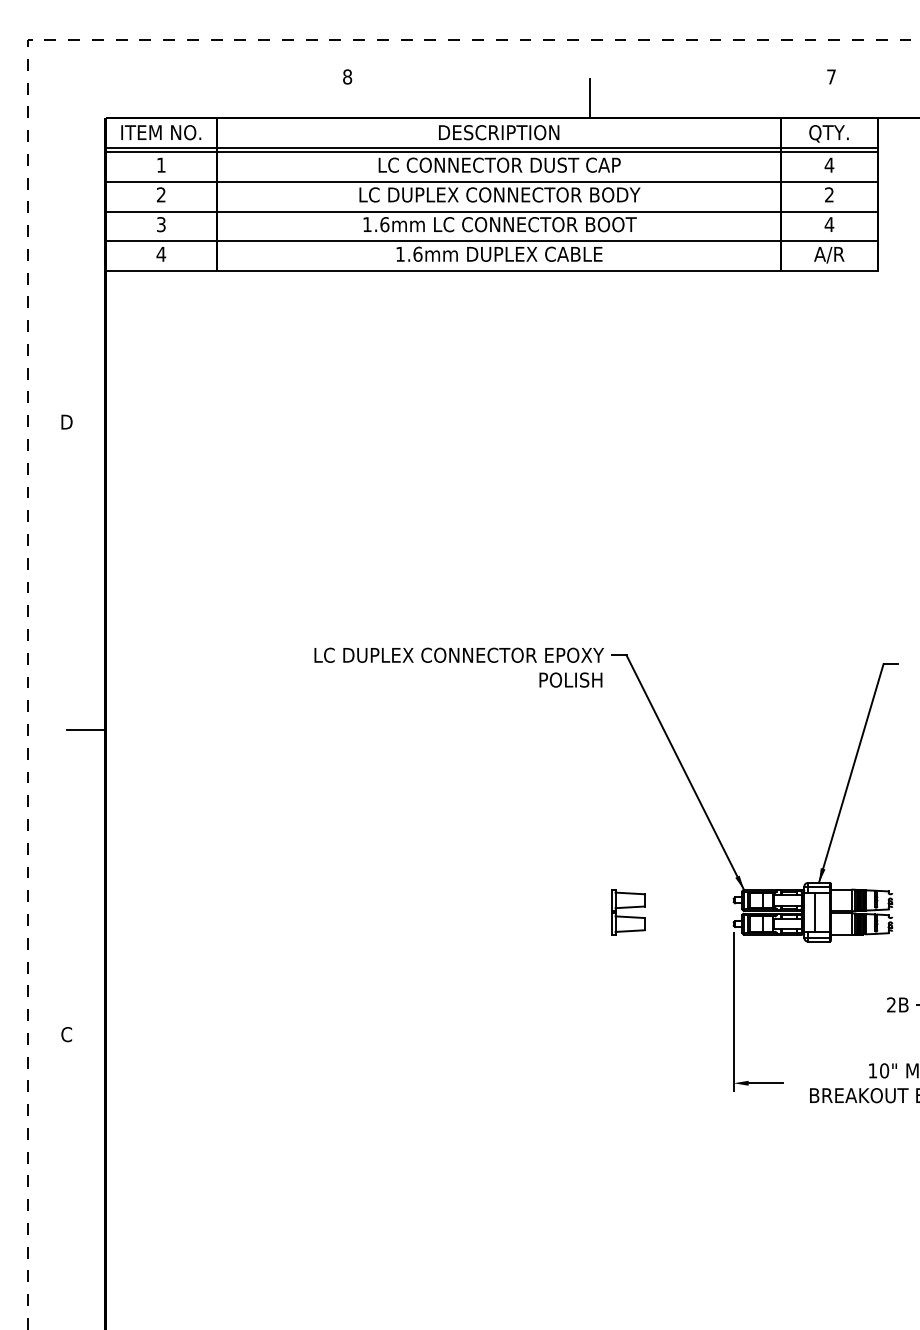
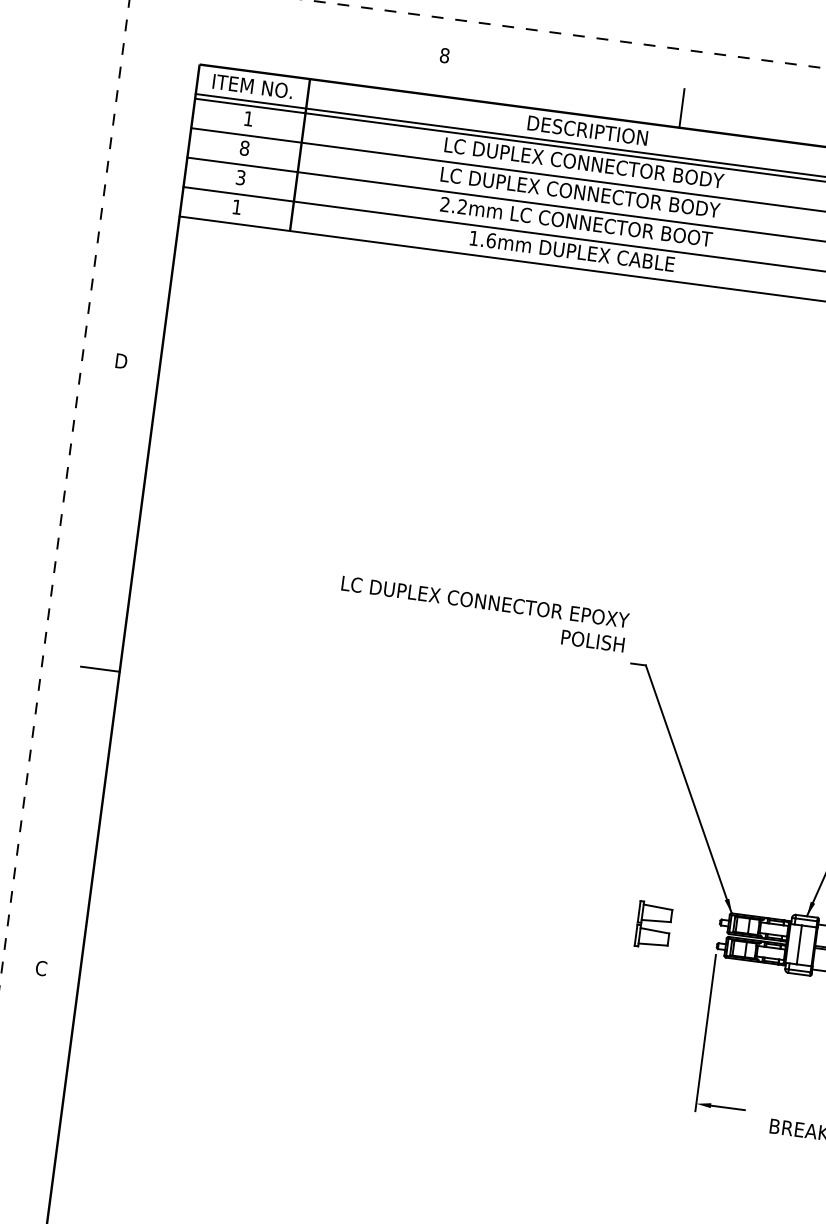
text: (499, 164) -> (584, 162), LC CONNECTOR DUST CAP -> LC DUPLEX CONNECTOR BODY
text: (160, 194) -> (243, 147), 2 -> 8
text: (376, 224) -> (454, 205), 1.6mm -> 2.2mm
text: (161, 254) -> (237, 207), 4 -> 1
text: (458, 667) -> (483, 613), moved
part: (628, 912) -> (653, 925), moved

